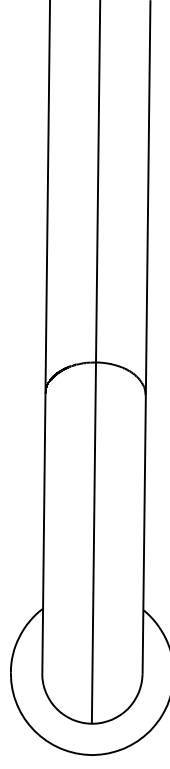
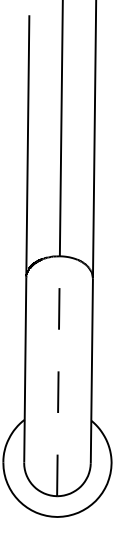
line: (93, 543) -> (58, 376), solid -> dashed

